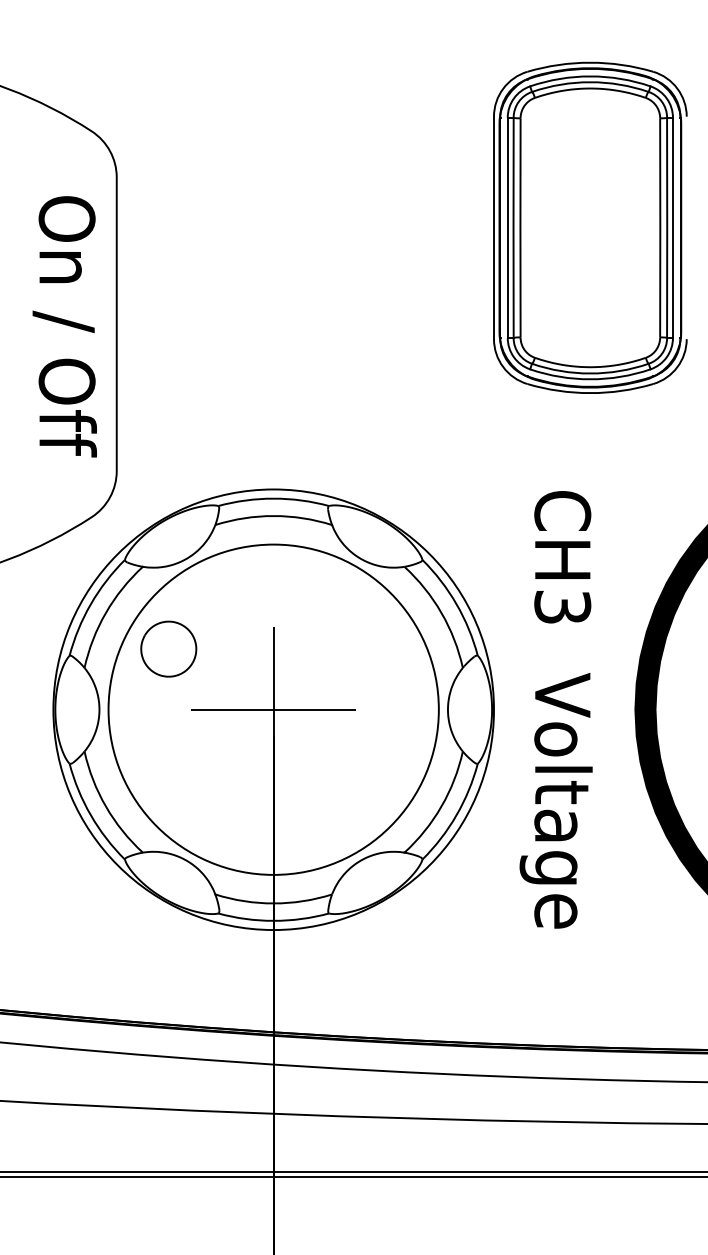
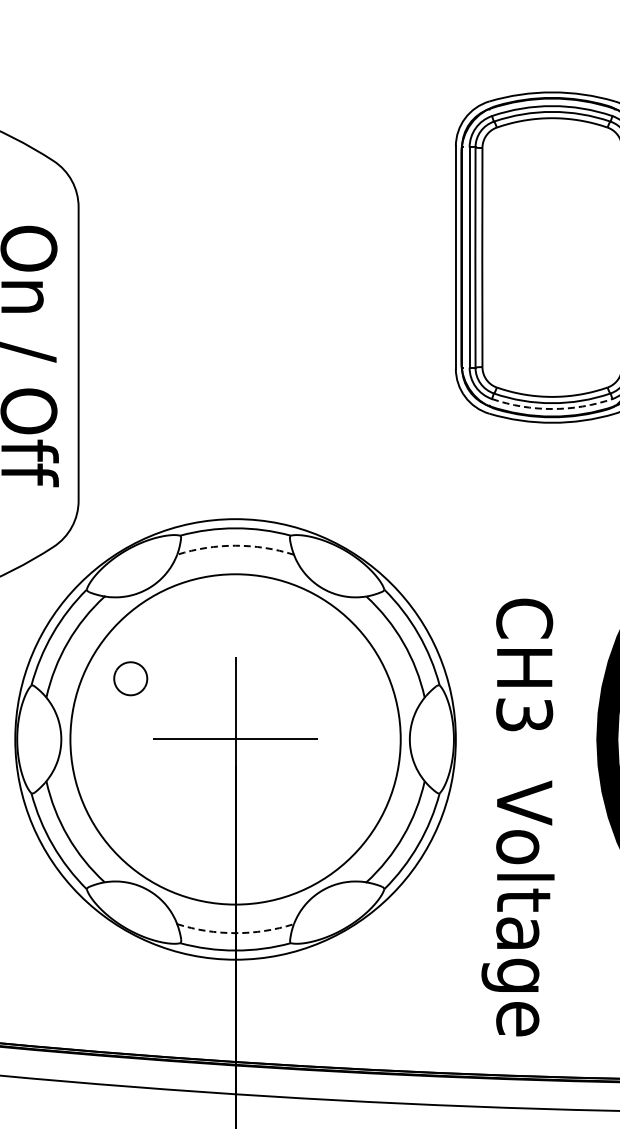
arc: (590, 379) -> (552, 409), solid -> dashed
arc: (273, 516) -> (235, 546), solid -> dashed
part: (168, 648) -> (130, 678), size x0.6
text: (555, 709) -> (517, 817), moved
arc: (273, 903) -> (235, 933), solid -> dashed

